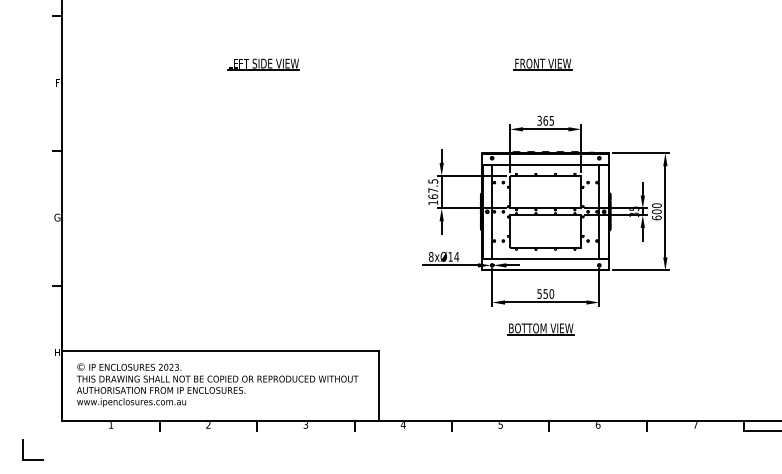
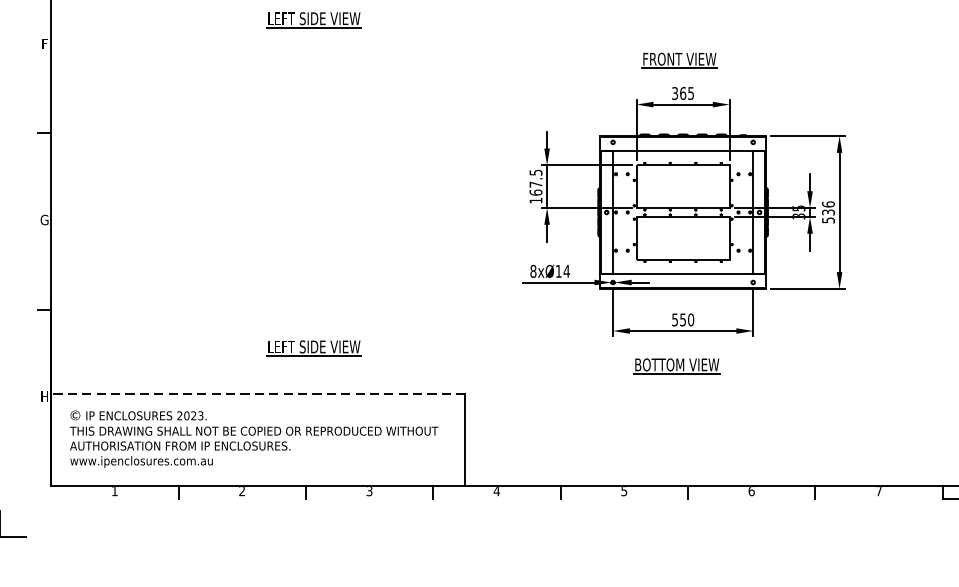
part: (542, 64) -> (678, 60), moved
text: (656, 211) -> (827, 212), 600 -> 536
part: (263, 315) -> (314, 348), added
line: (220, 350) -> (257, 393), solid -> dashed

